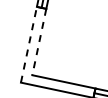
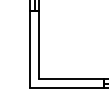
line: (39, 41) -> (39, 44), dashed -> solid
line: (28, 44) -> (29, 49), dashed -> solid

